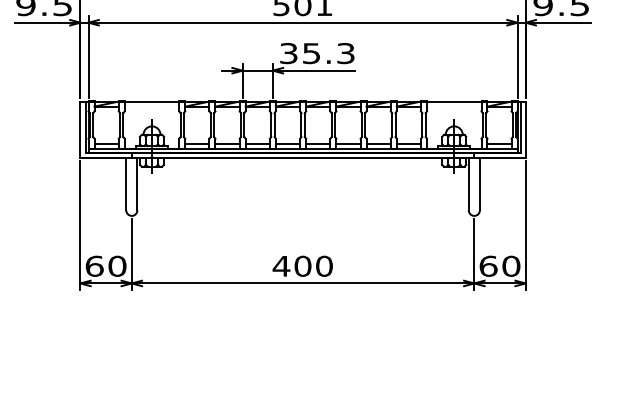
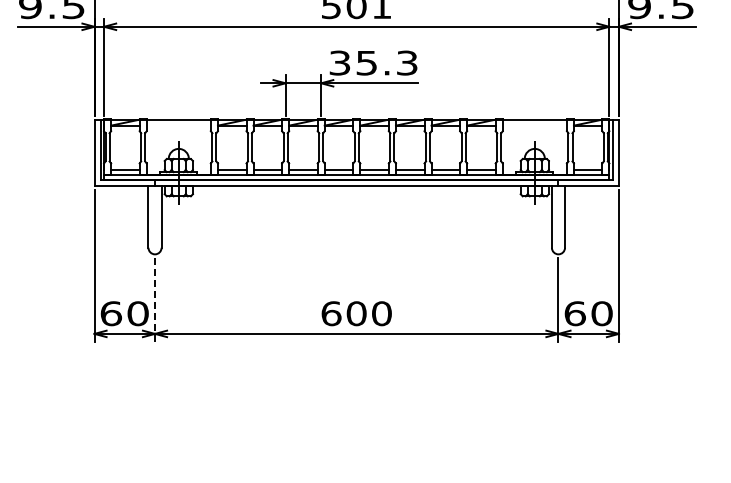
line: (132, 254) -> (155, 299), solid -> dashed
text: (280, 266) -> (330, 313), 400 -> 600

